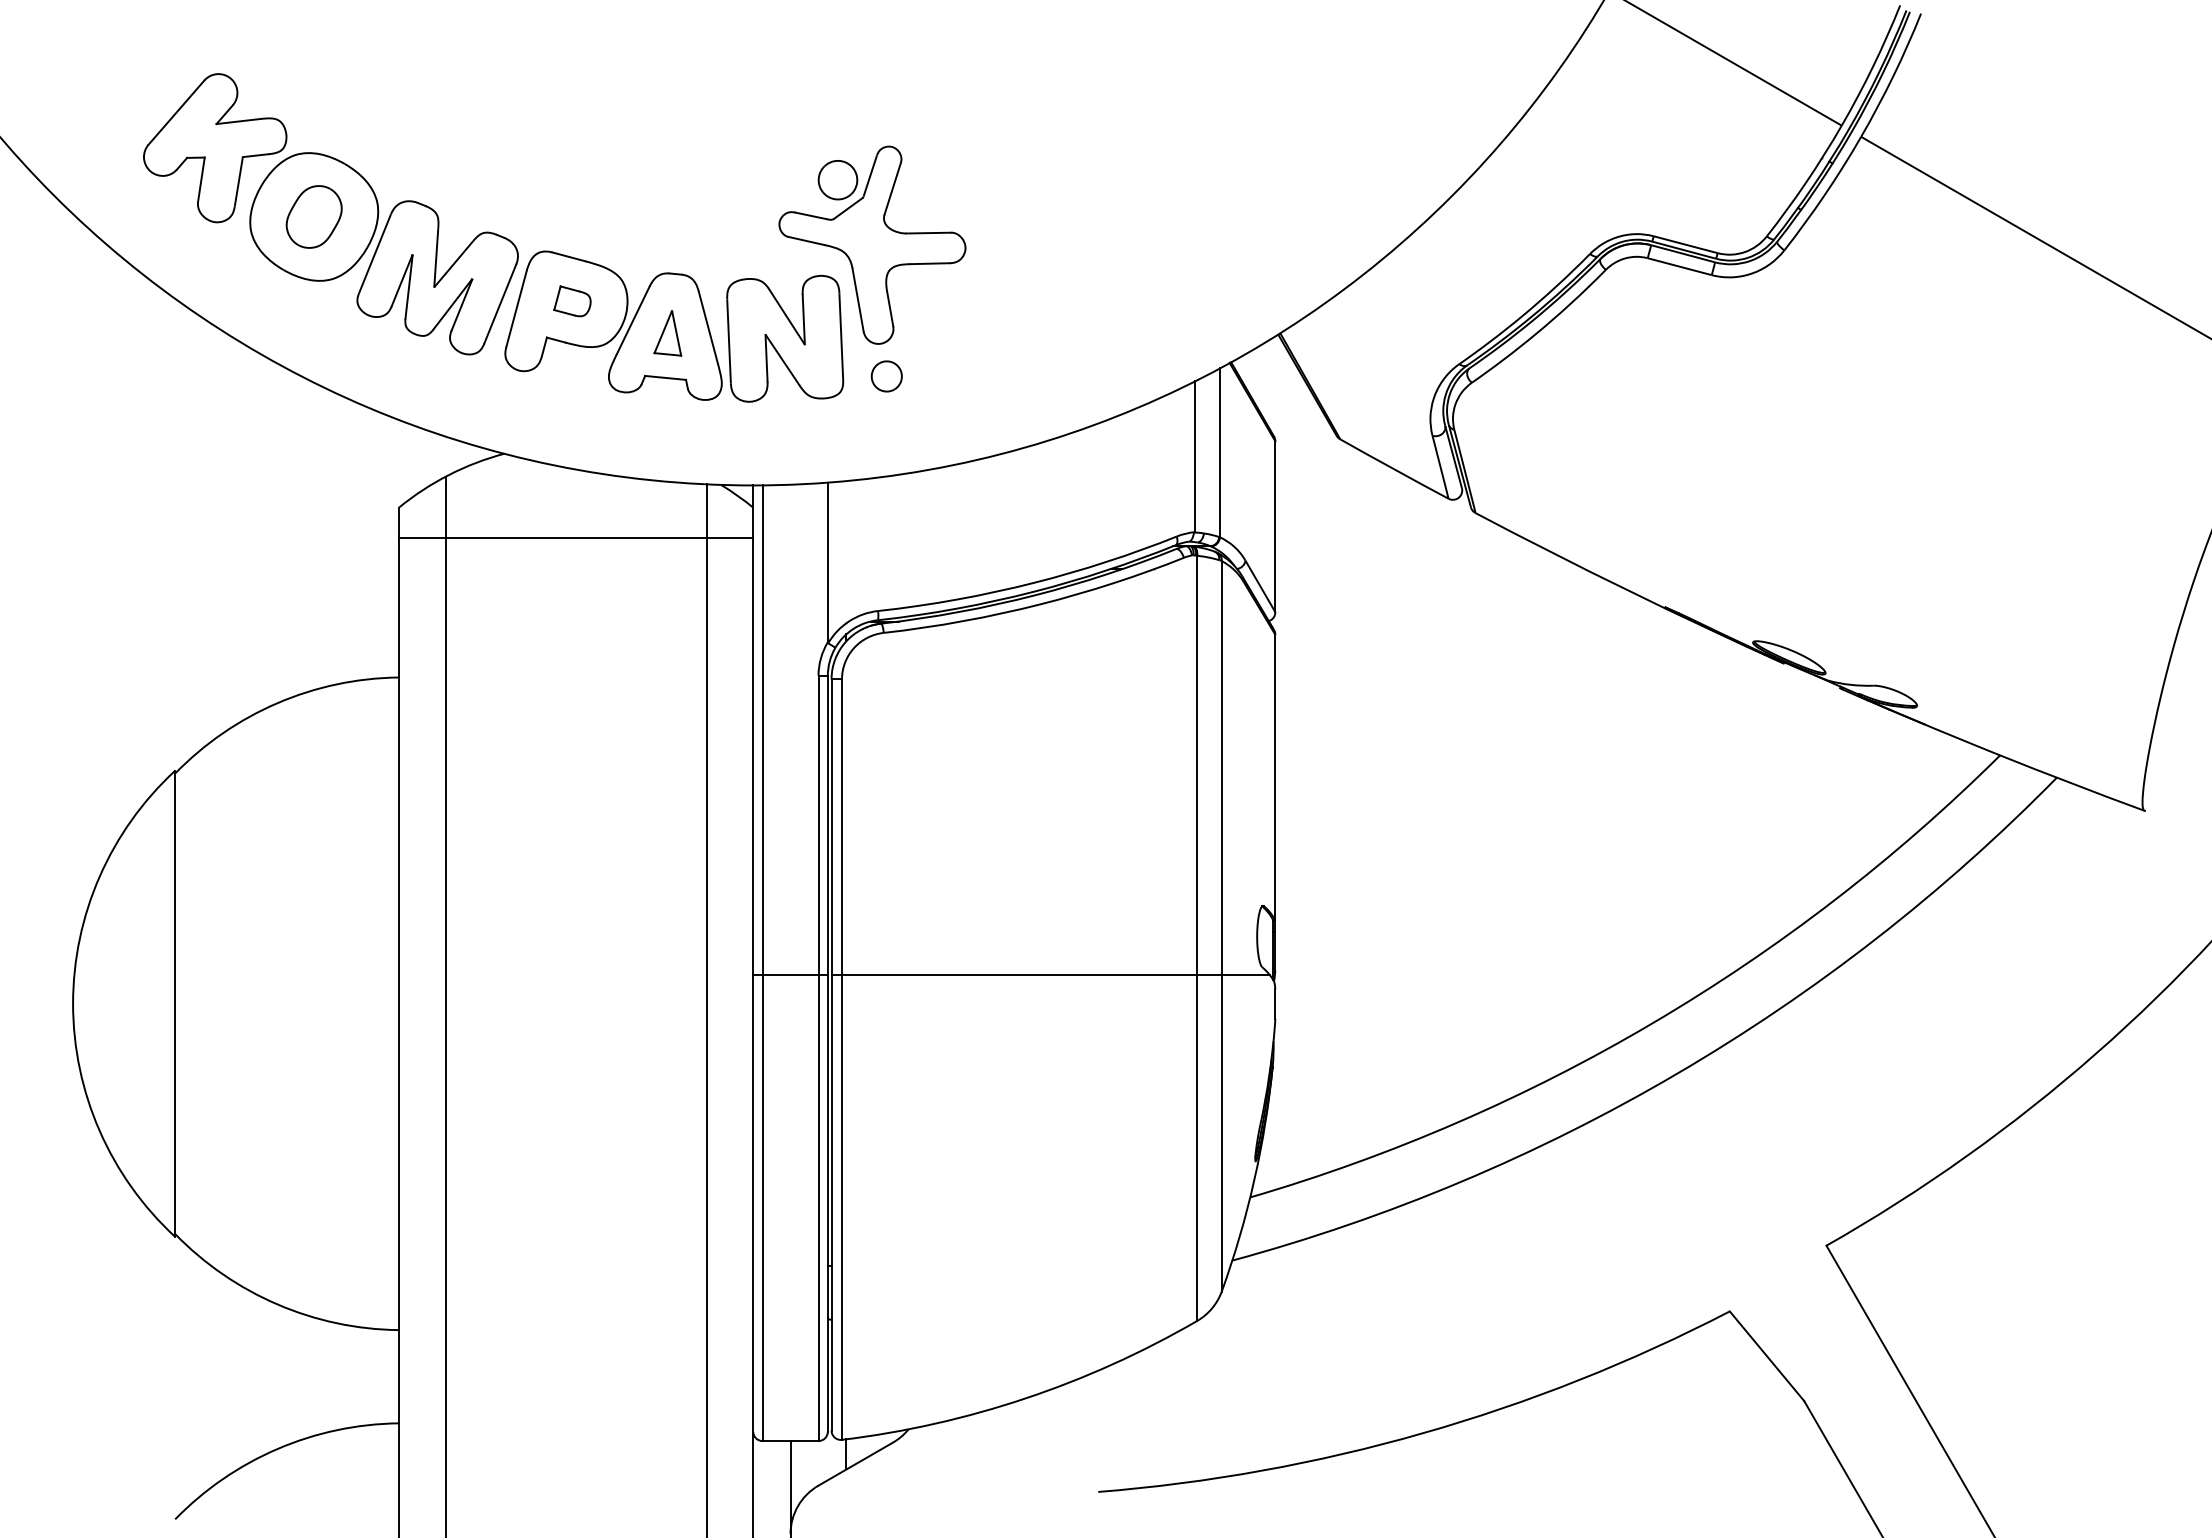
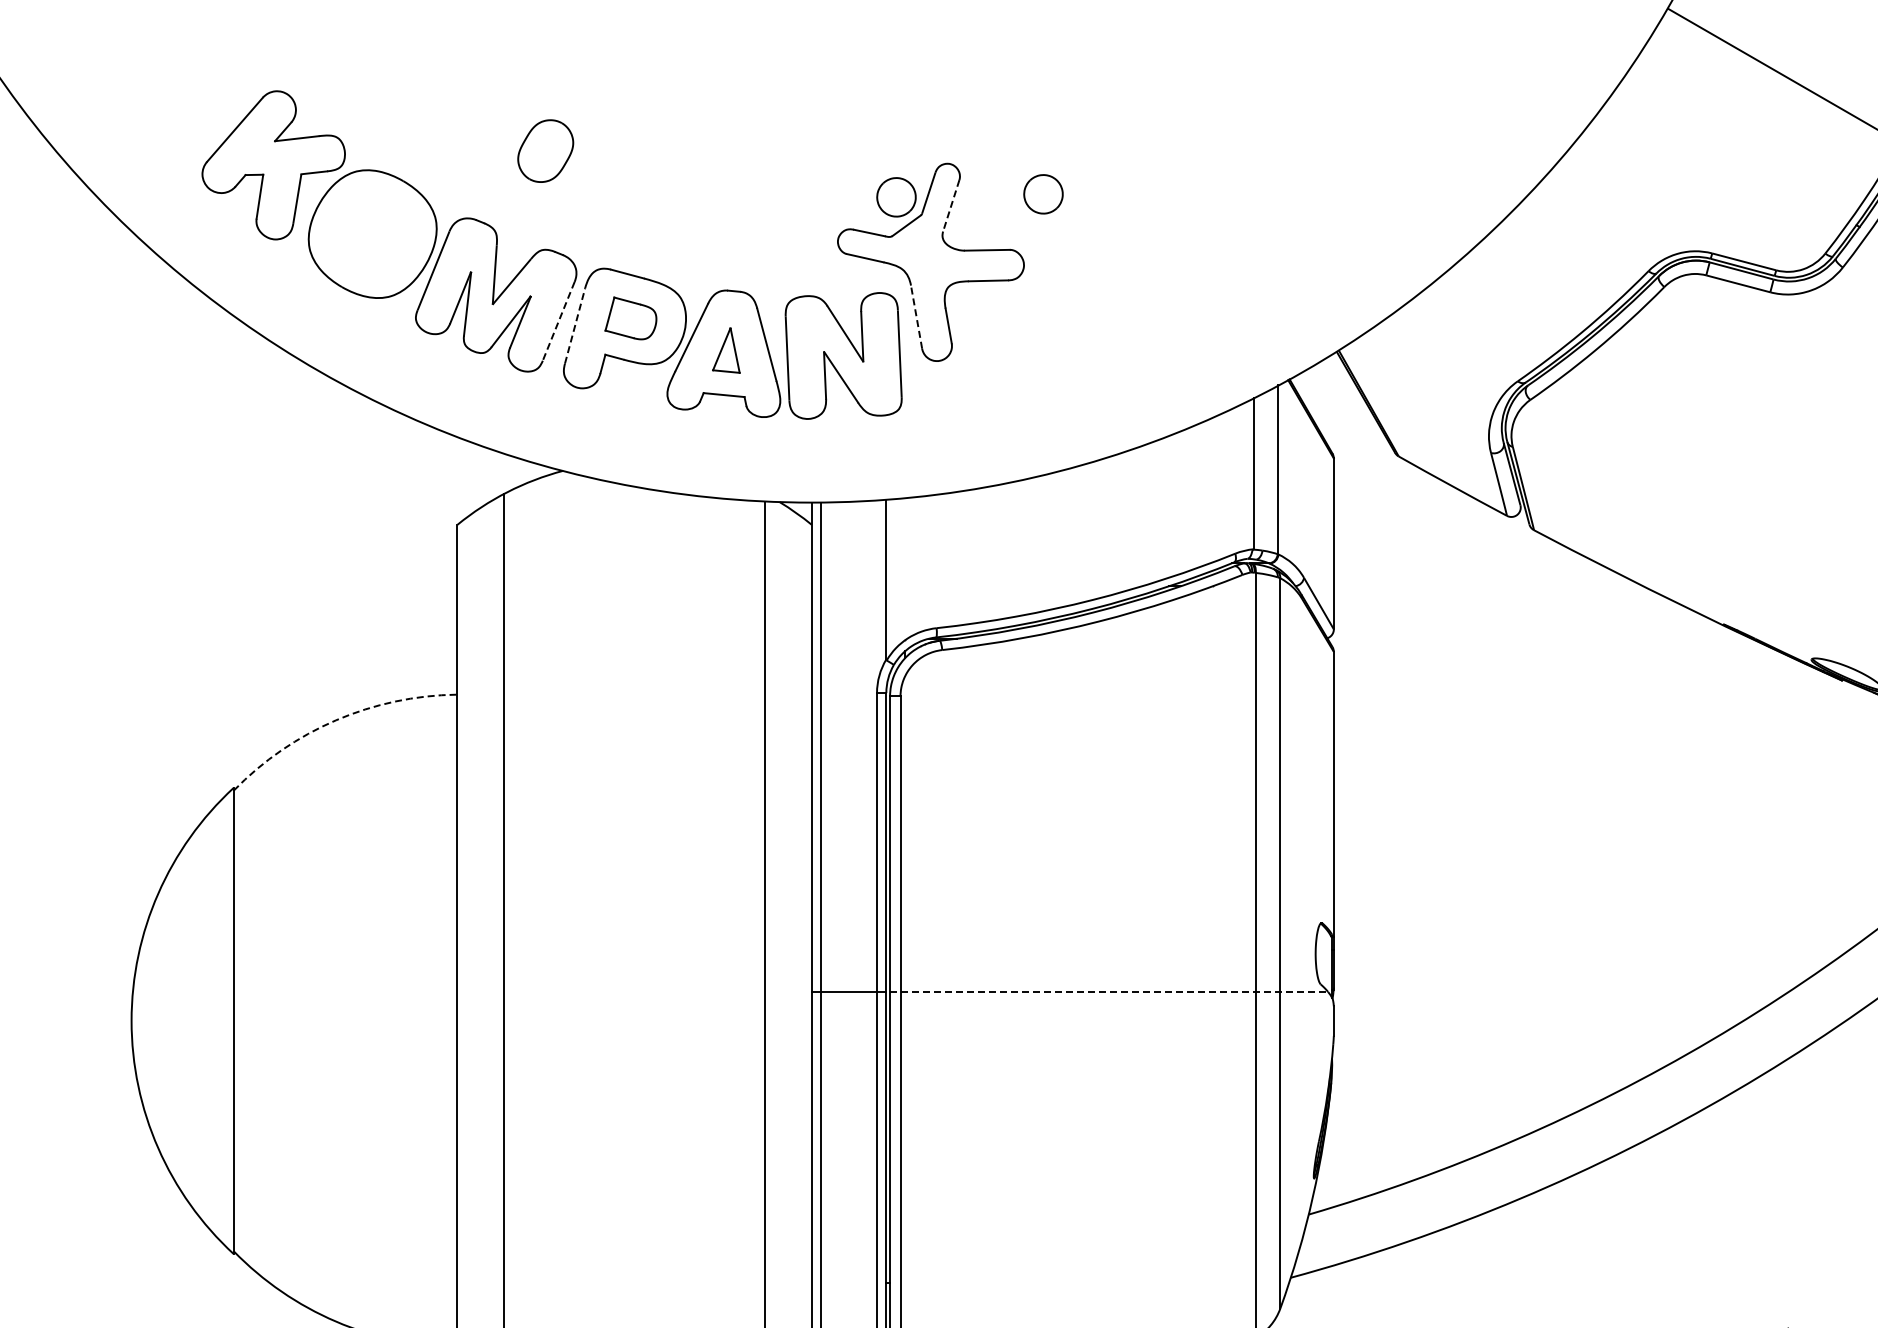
part: (984, 177) -> (1043, 194), added
line: (892, 188) -> (951, 205), solid -> dashed
part: (313, 216) -> (545, 150), moved
line: (857, 299) -> (916, 316), solid -> dashed
part: (572, 301) -> (631, 318), size x1.4
line: (500, 304) -> (559, 321), solid -> dashed
line: (516, 308) -> (575, 325), solid -> dashed
part: (886, 376) -> (945, 393), removed
line: (575, 537) -> (634, 554), removed
arc: (277, 703) -> (336, 720), solid -> dashed
line: (1051, 974) -> (1110, 991), solid -> dashed

